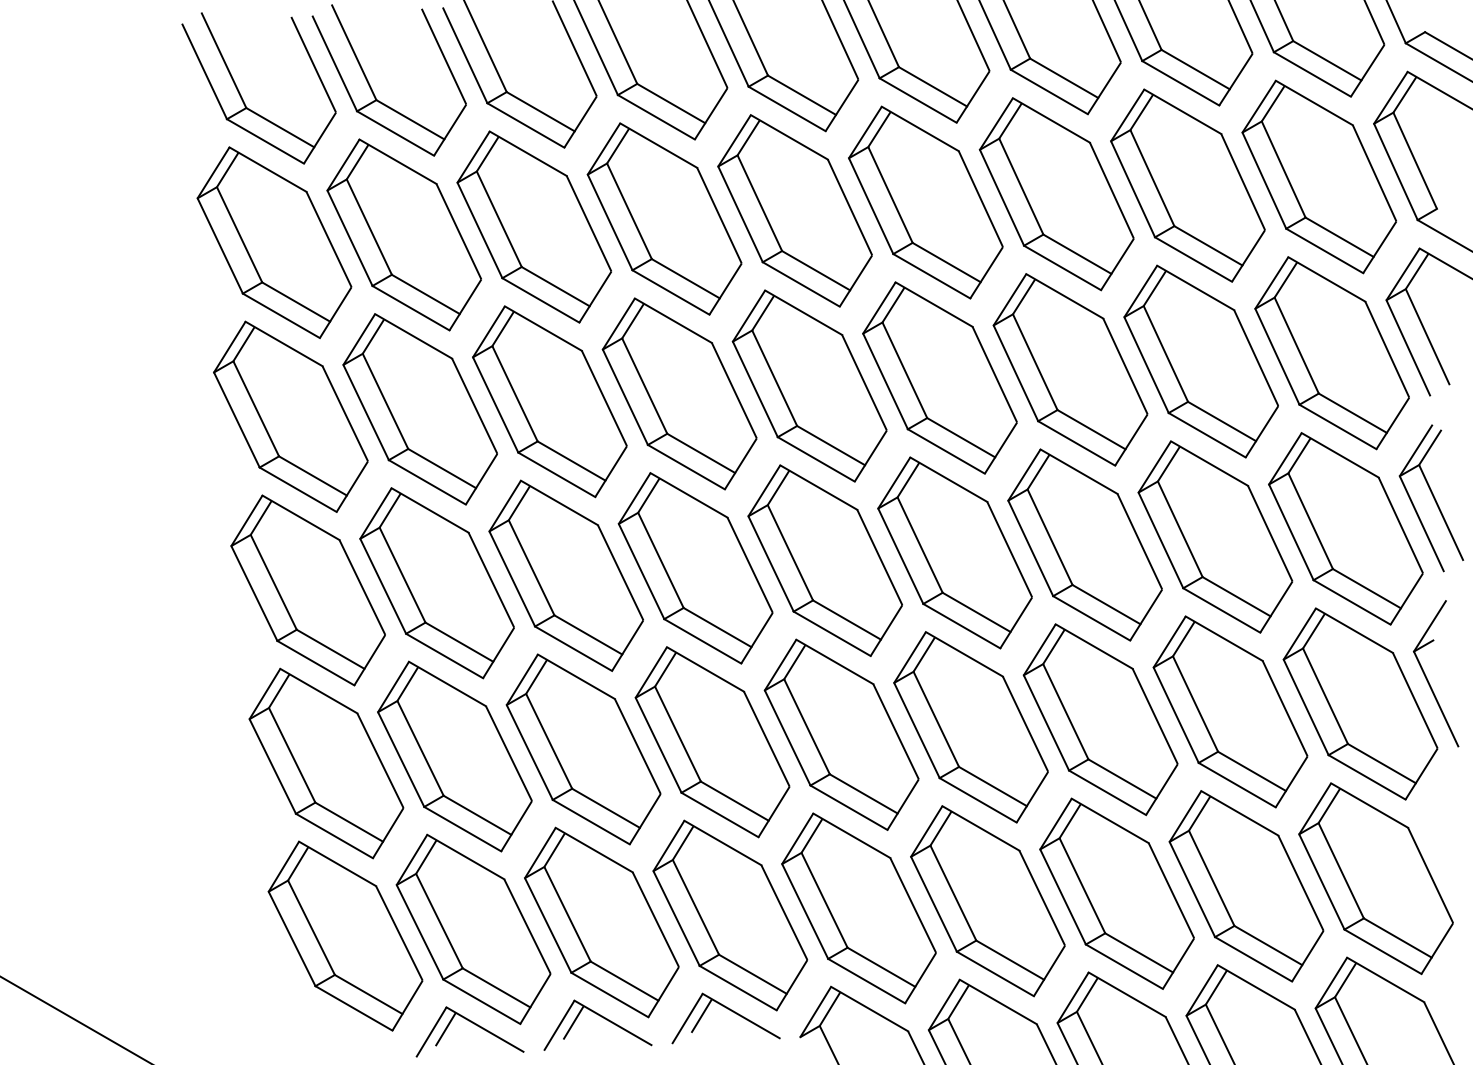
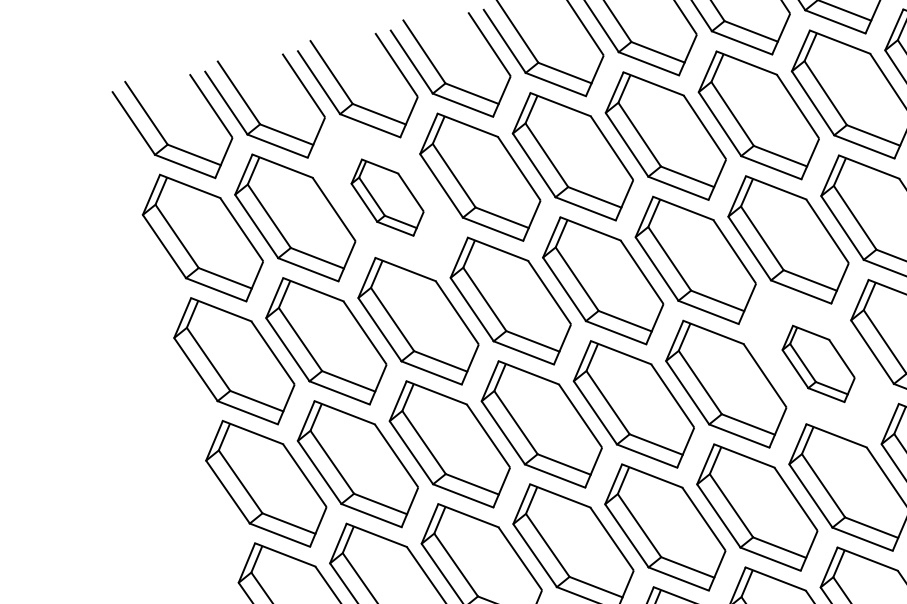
part: (533, 226) -> (387, 197), size x0.6
part: (1084, 544) -> (818, 363), size x0.6

